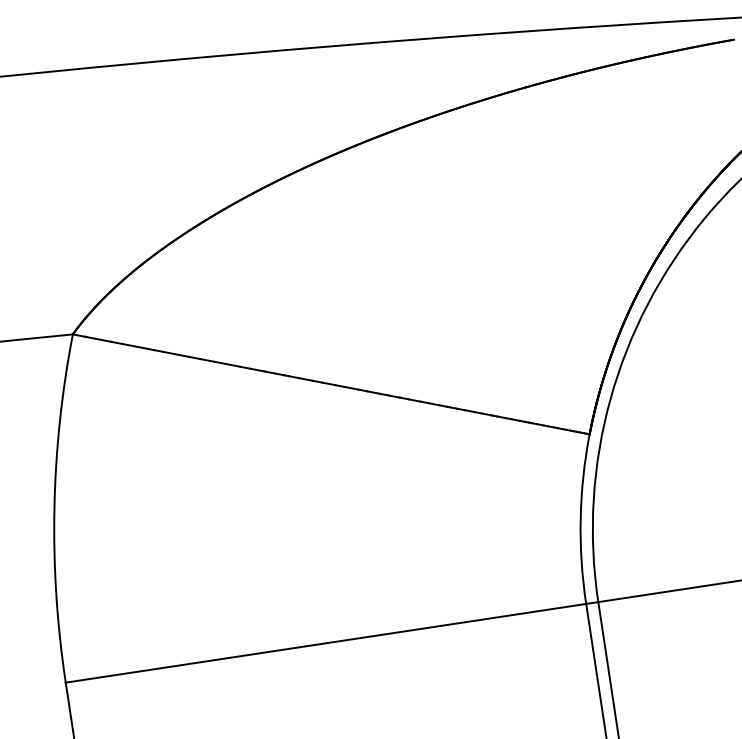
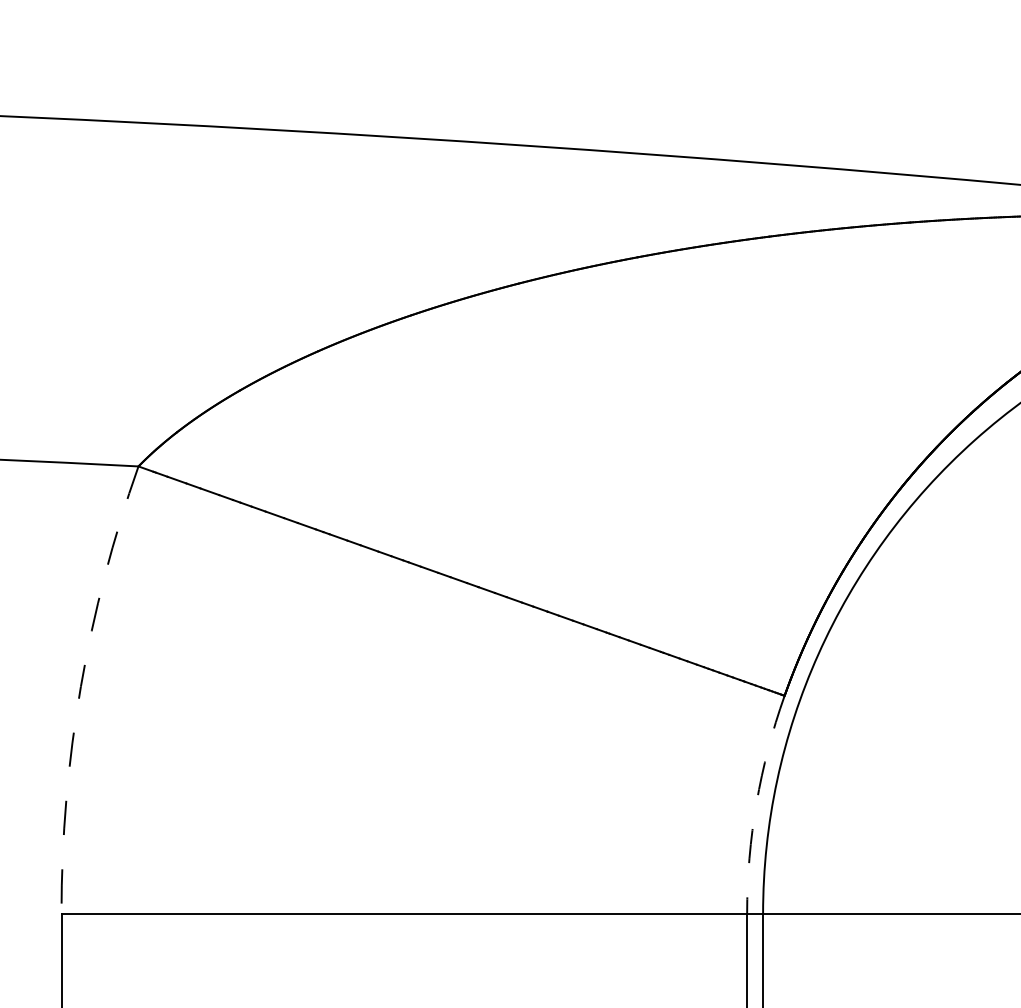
arc: (54, 508) -> (80, 686), solid -> dashed
arc: (580, 519) -> (756, 803), solid -> dashed

